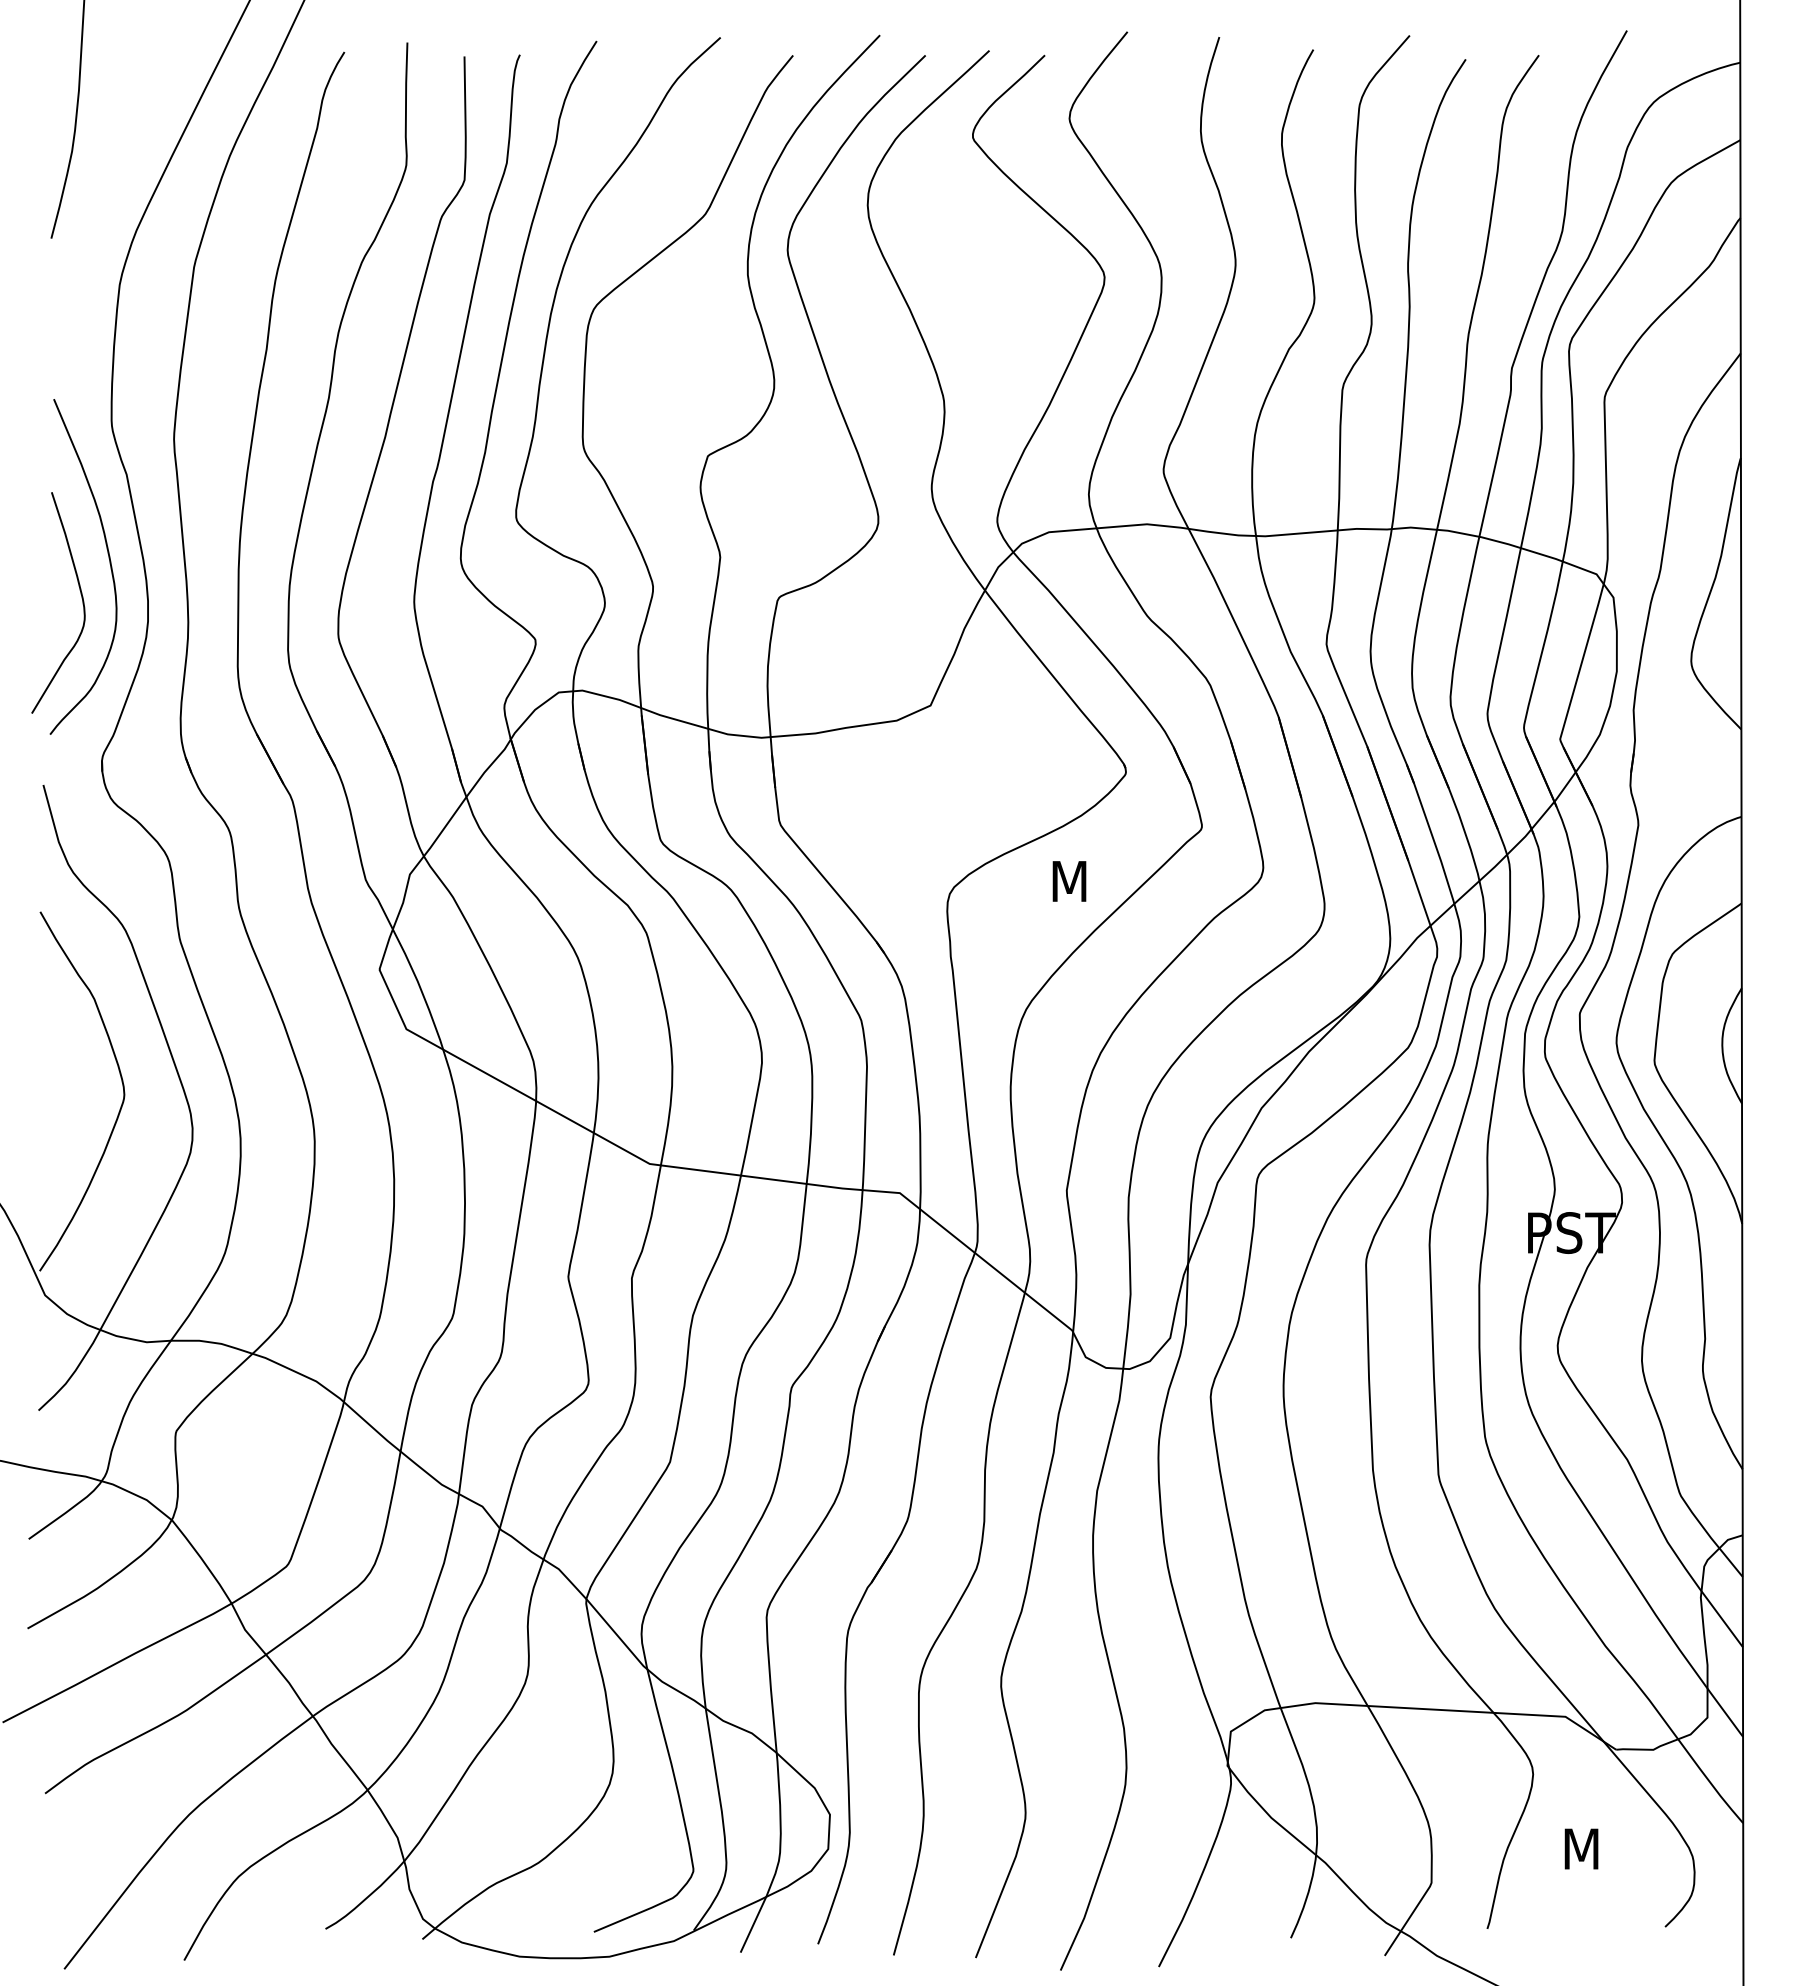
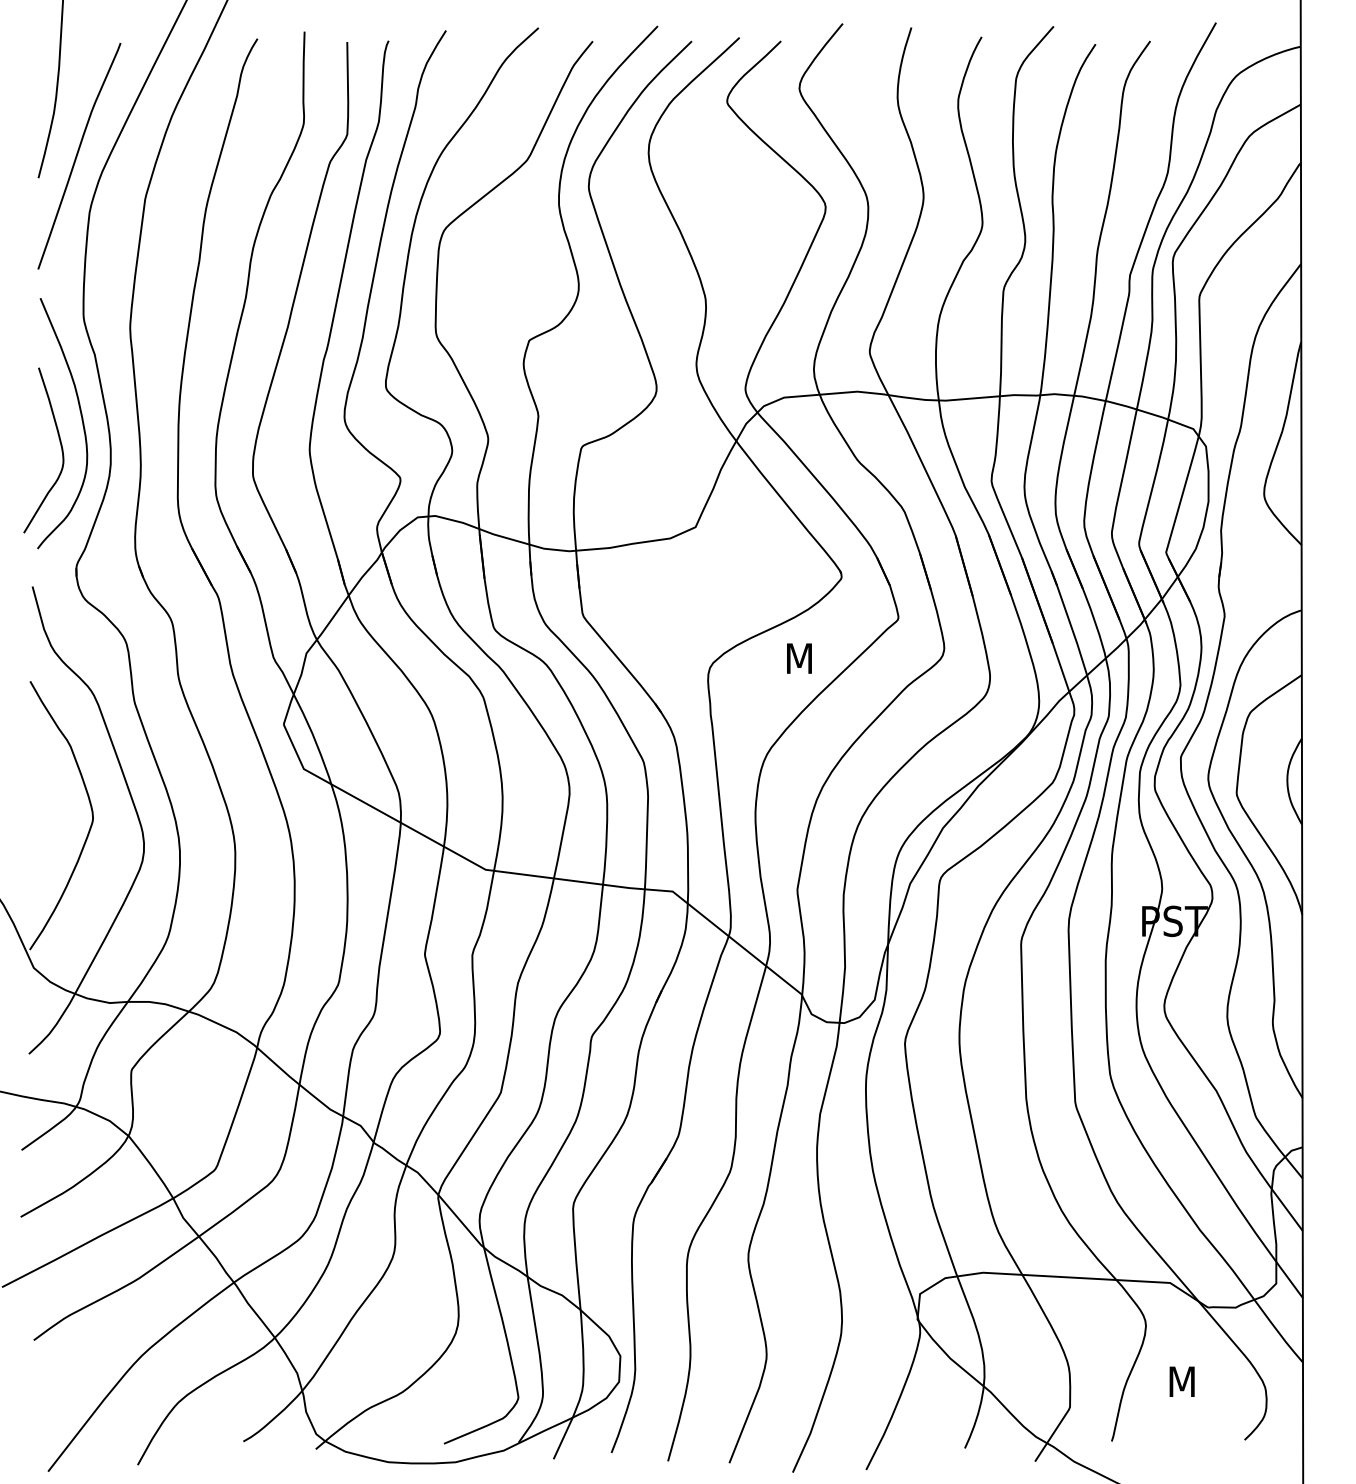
curve: (103, 208) -> (77, 155), added

